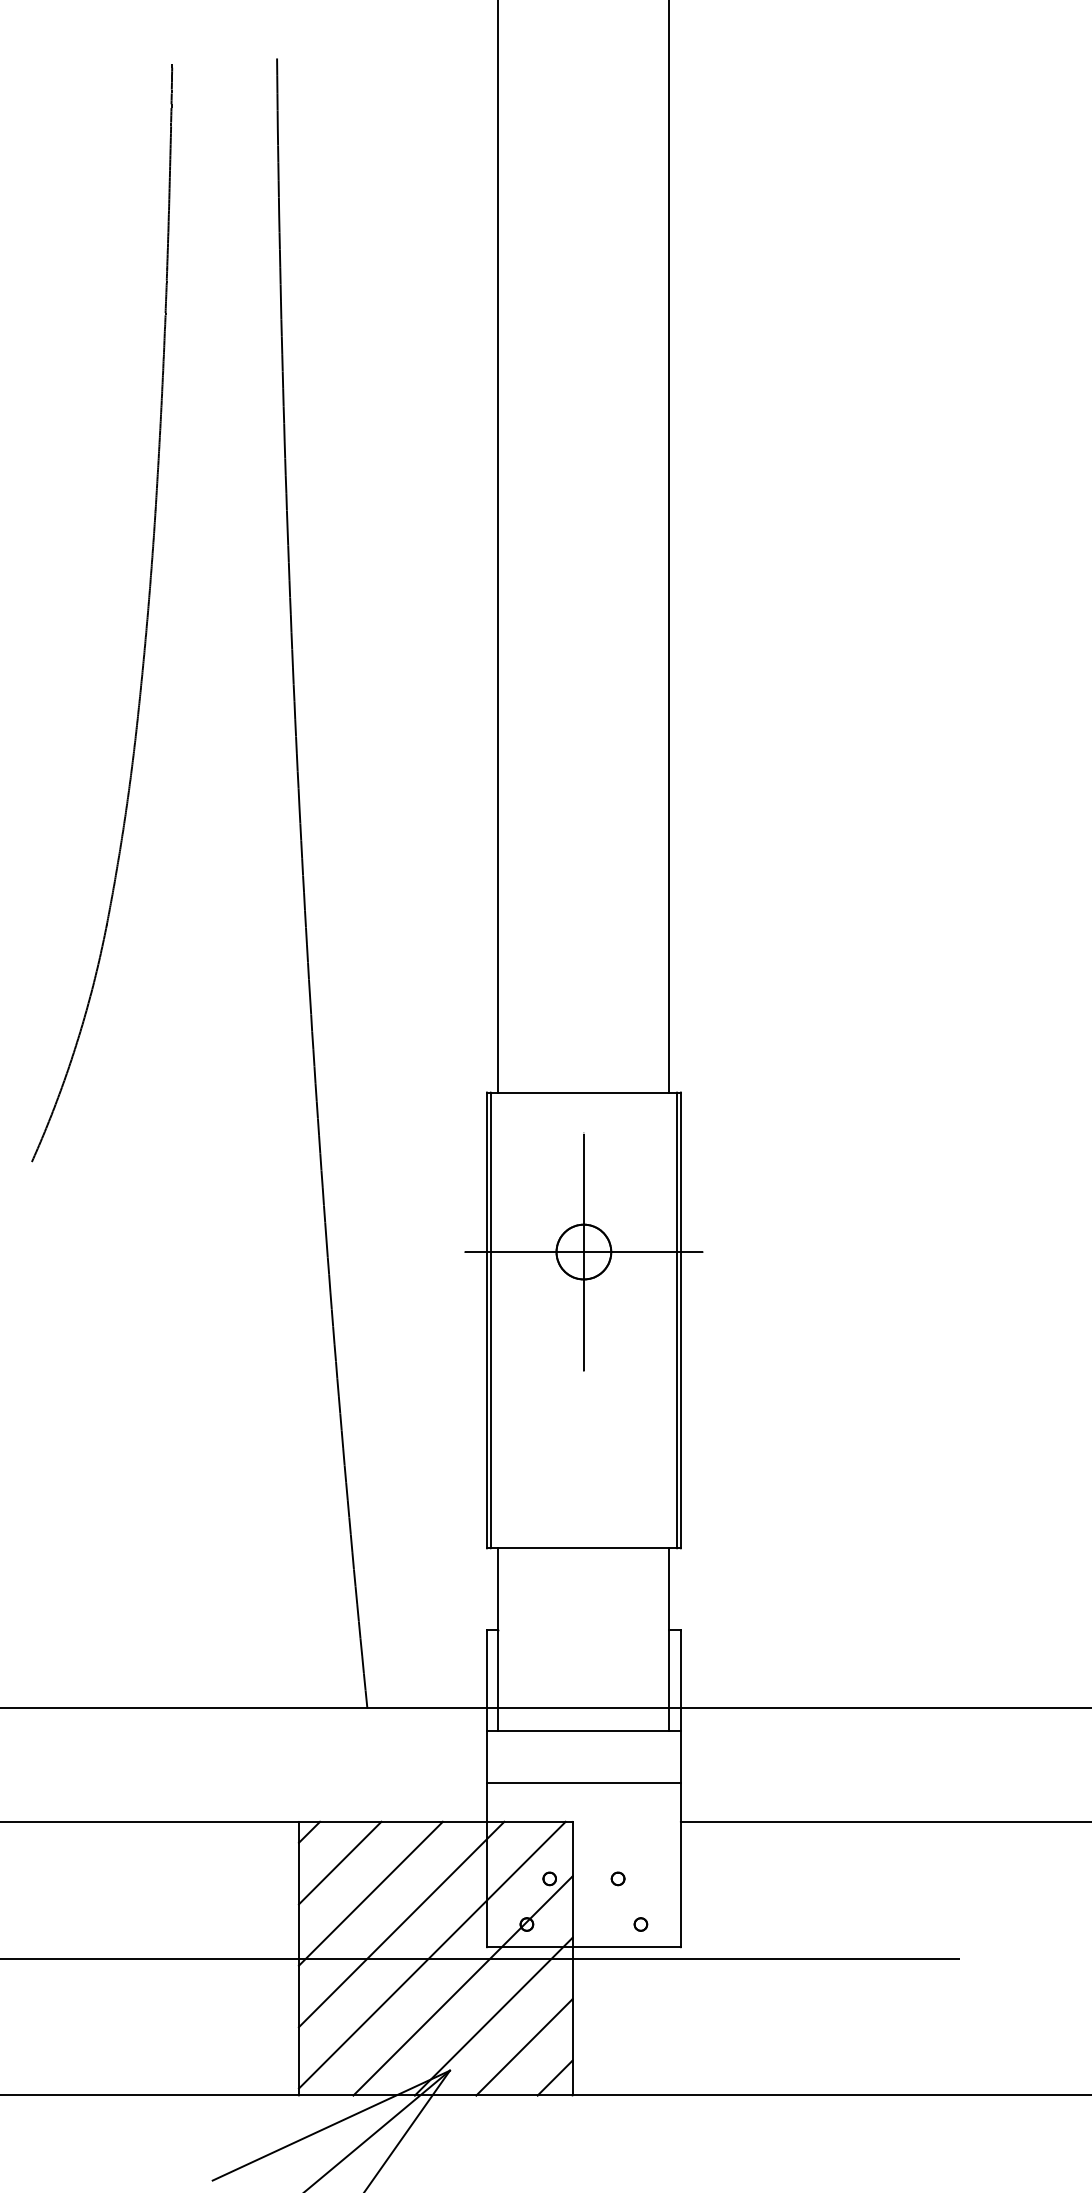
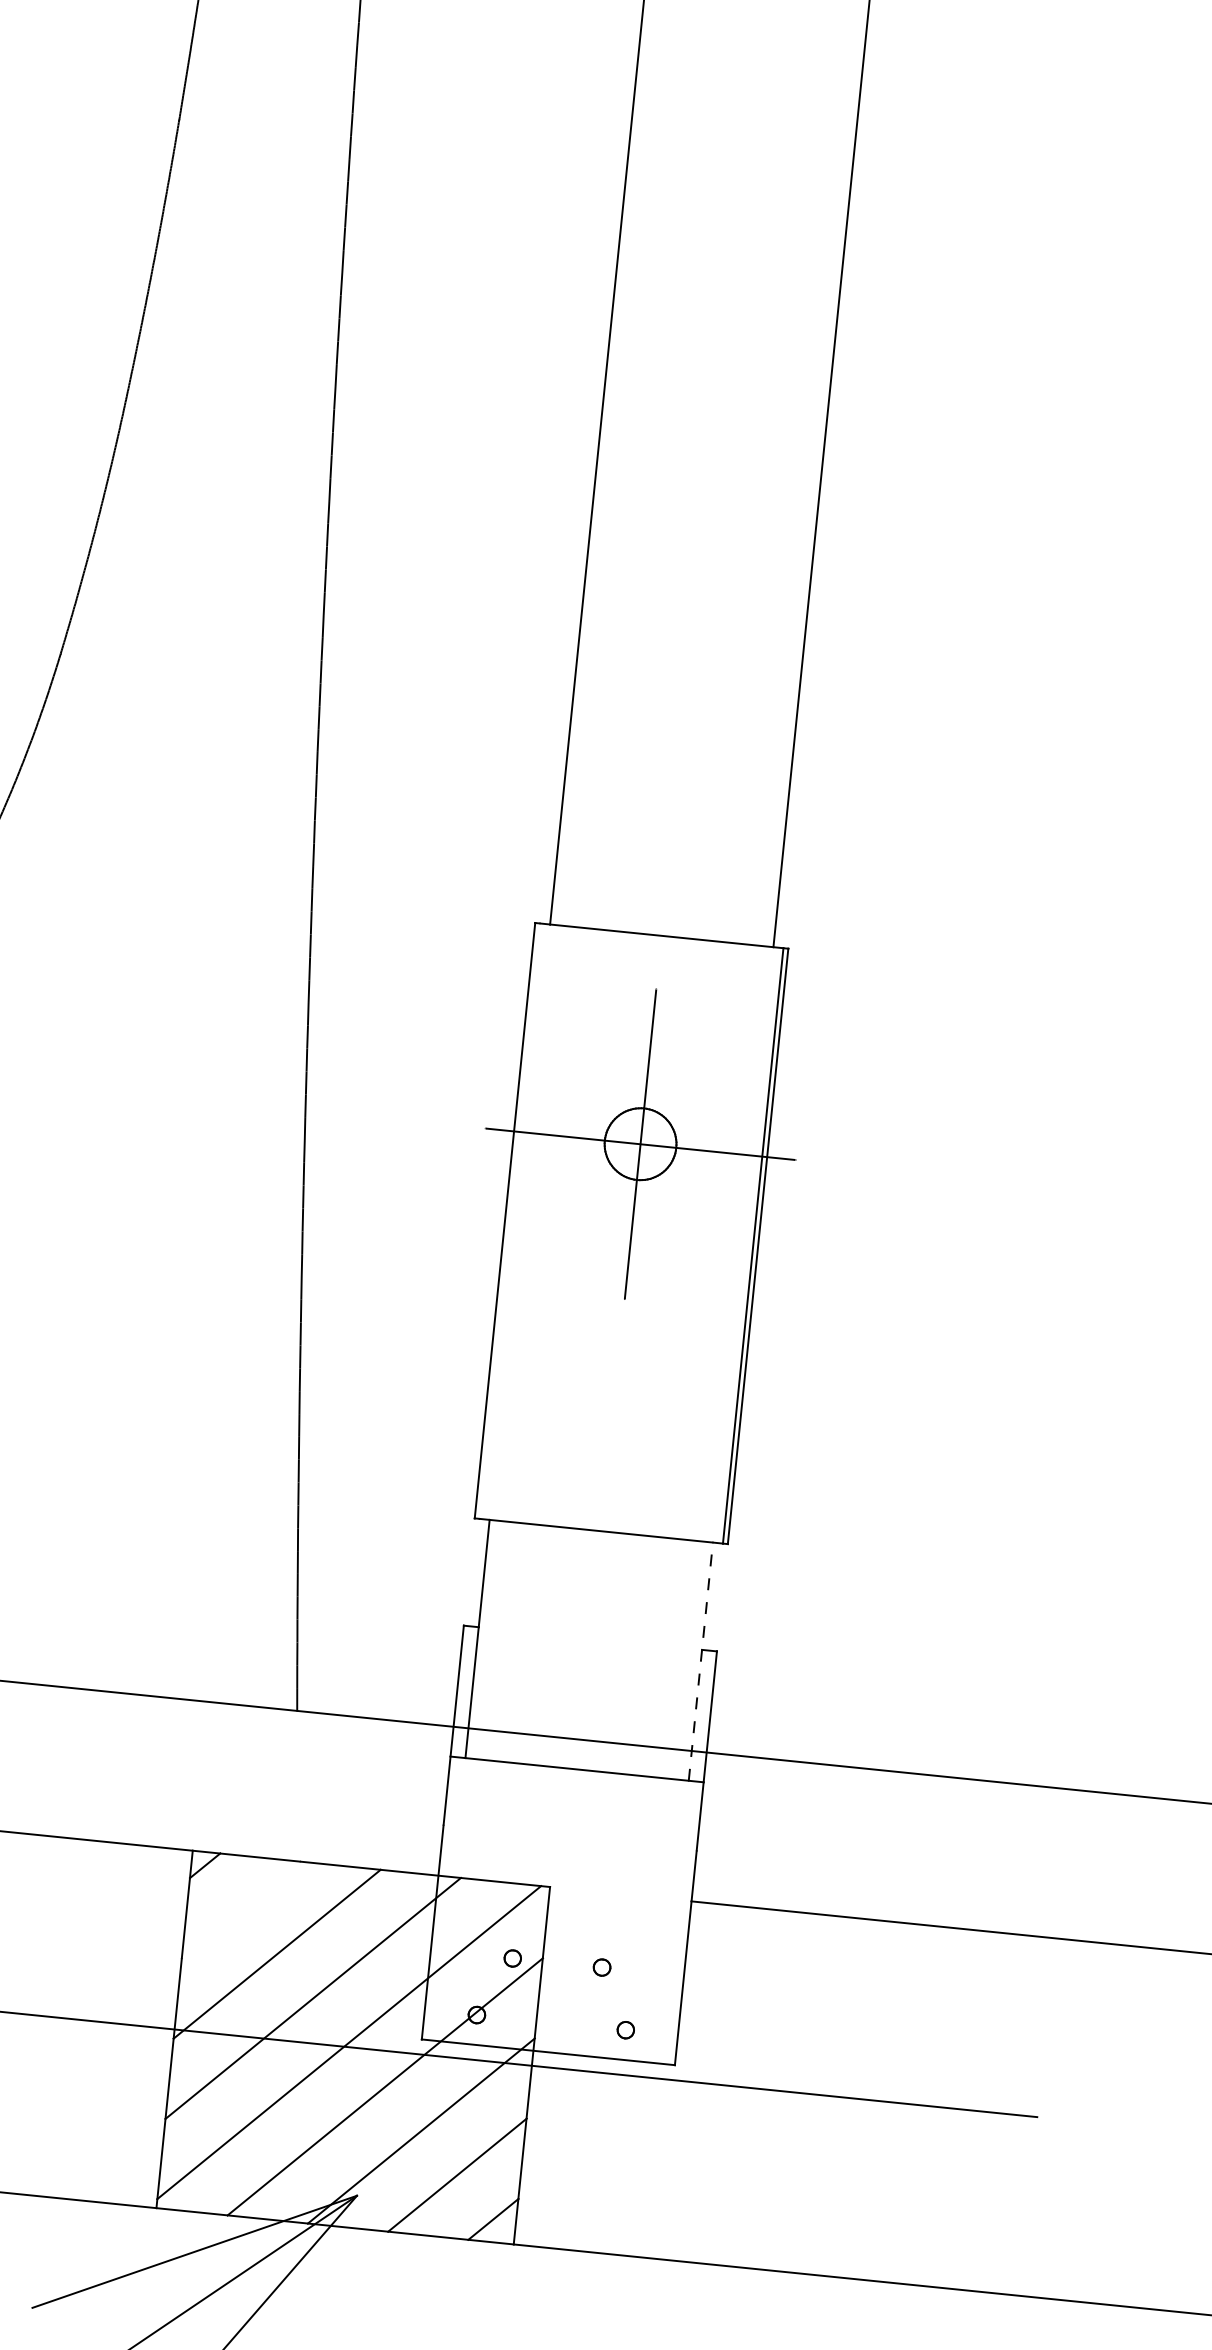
line: (490, 1320) -> (509, 1221), removed
line: (669, 1639) -> (700, 1661), solid -> dashed
line: (583, 1783) -> (569, 1838), removed
line: (339, 1862) -> (240, 1909), removed

